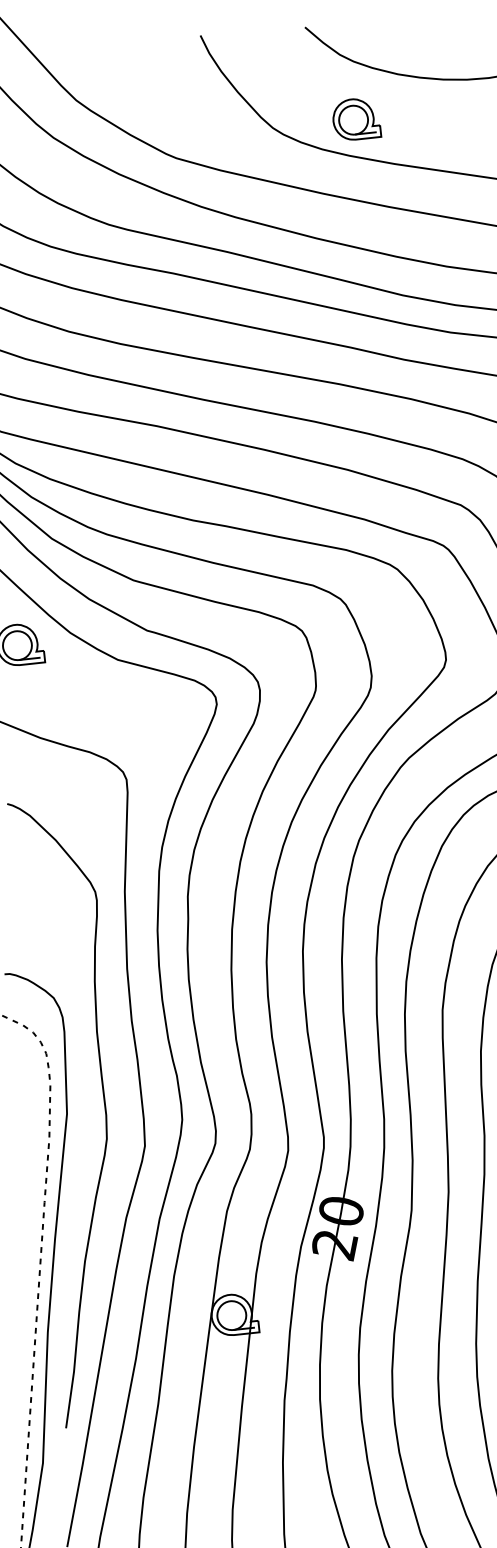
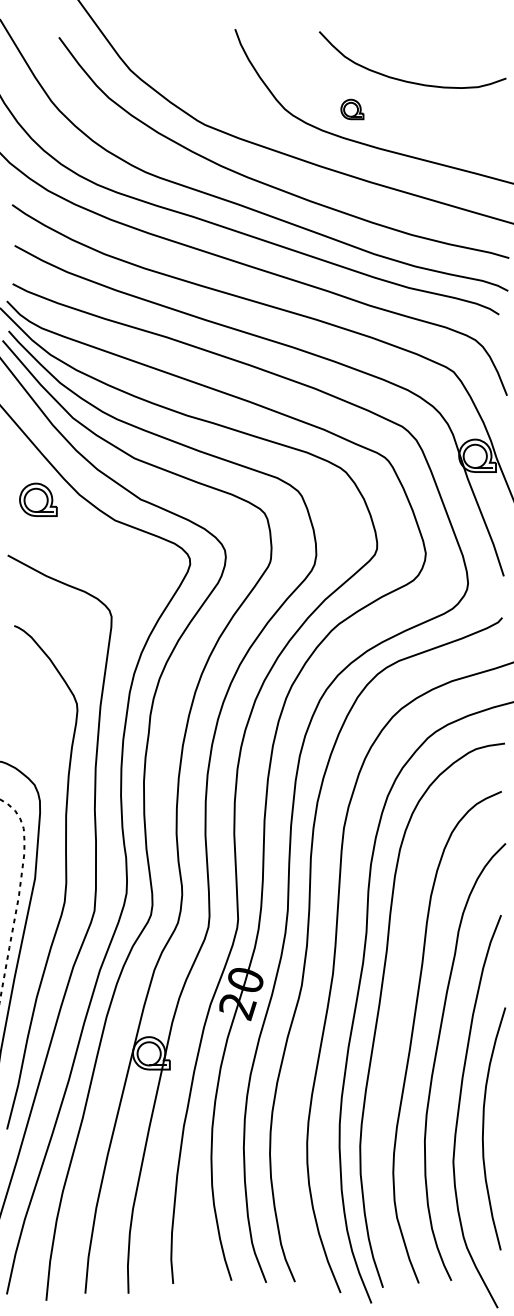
part: (356, 119) -> (352, 109), size x0.6

